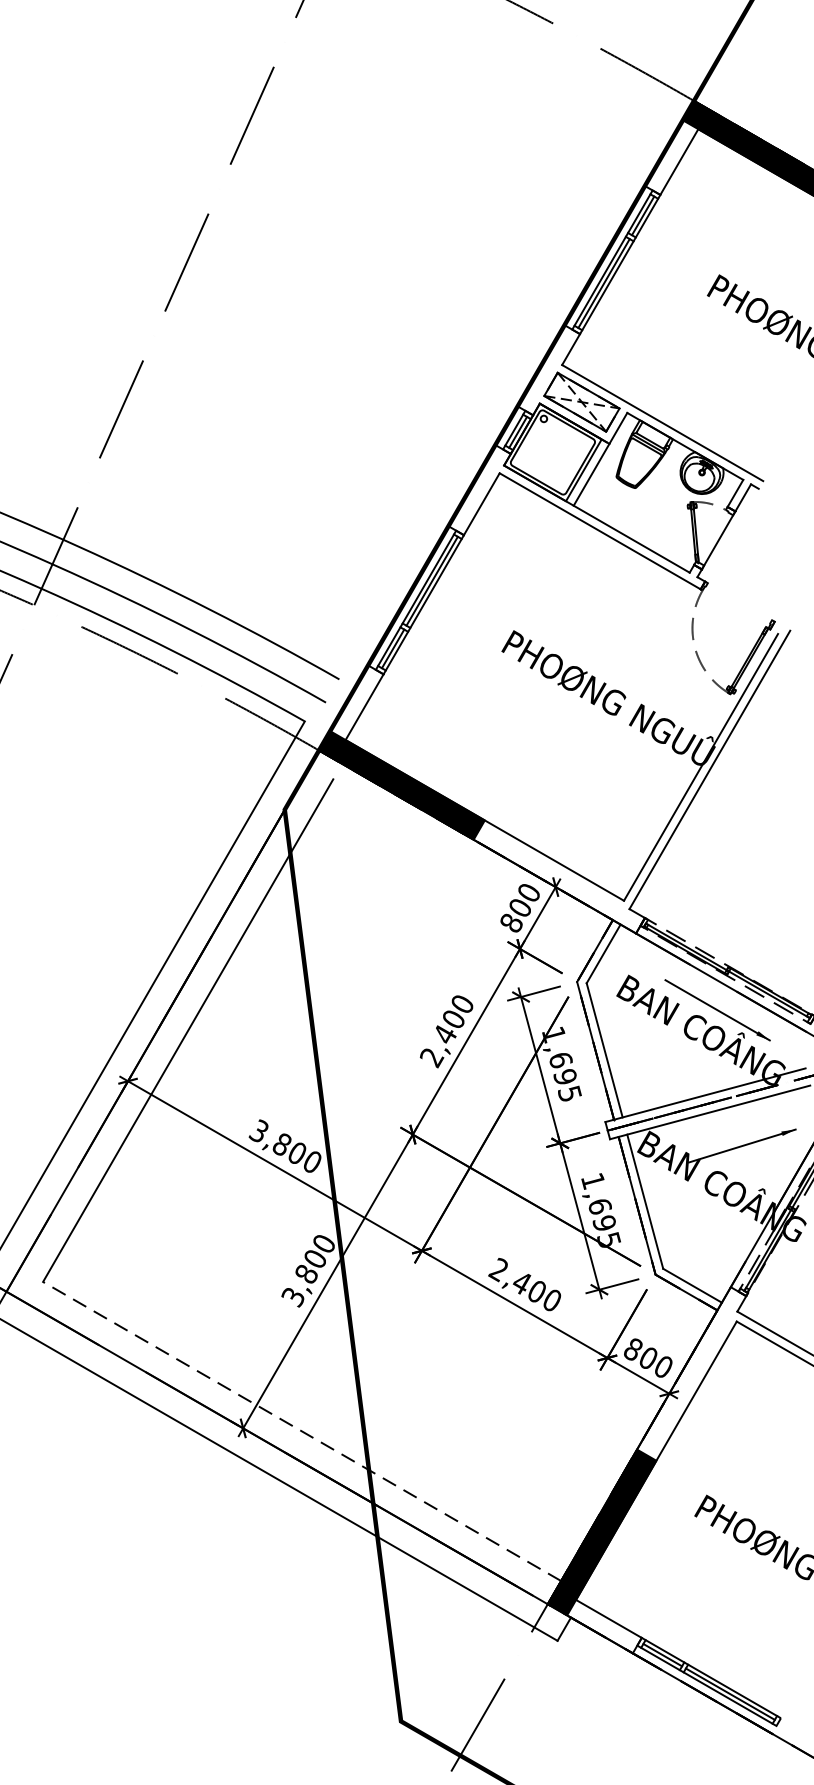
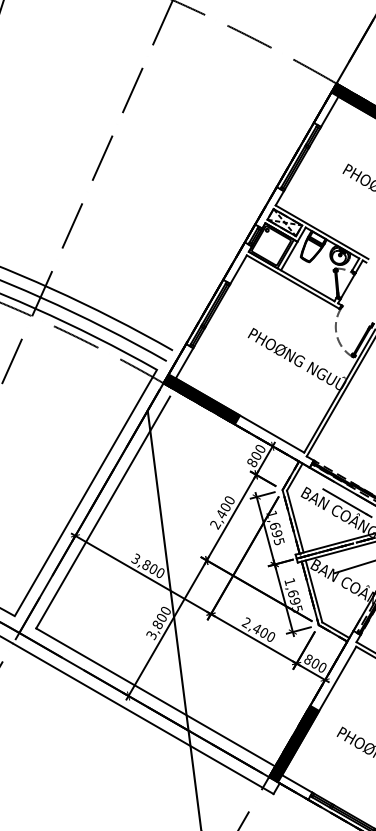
line: (301, 1431) -> (155, 697), dashed -> solid

